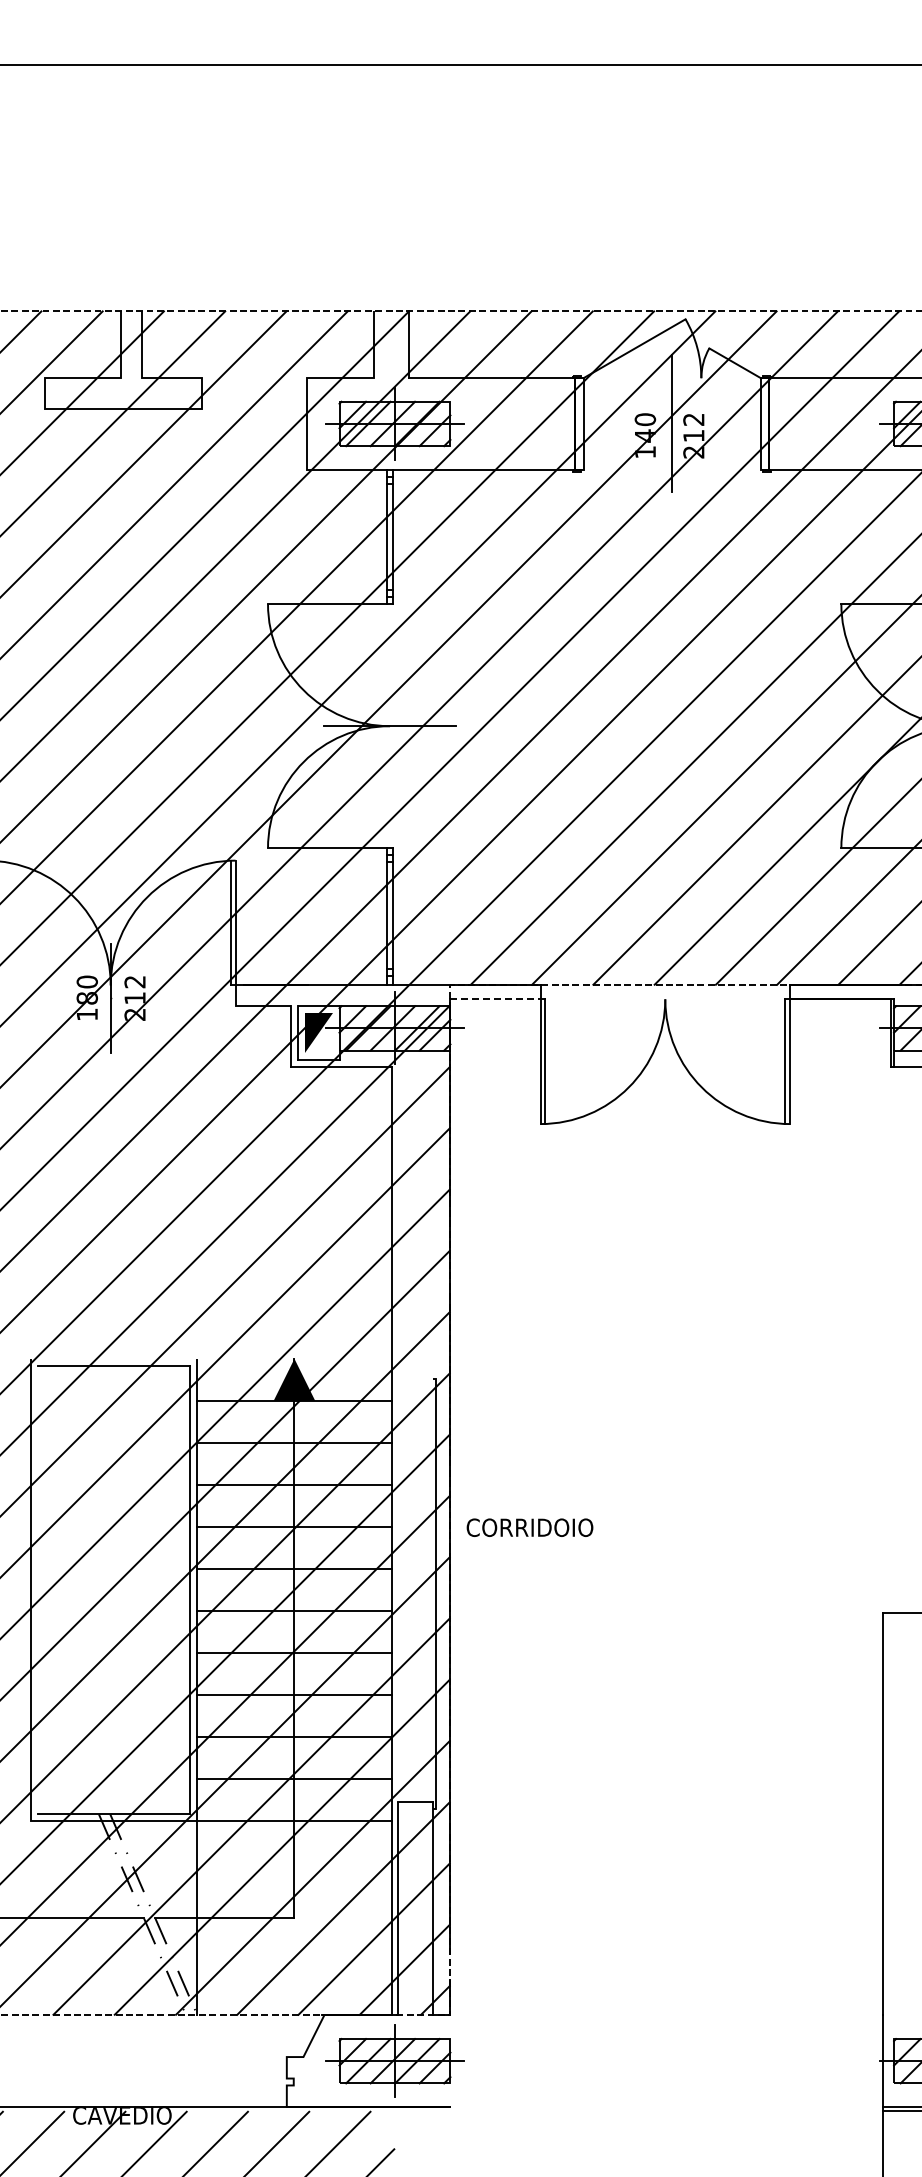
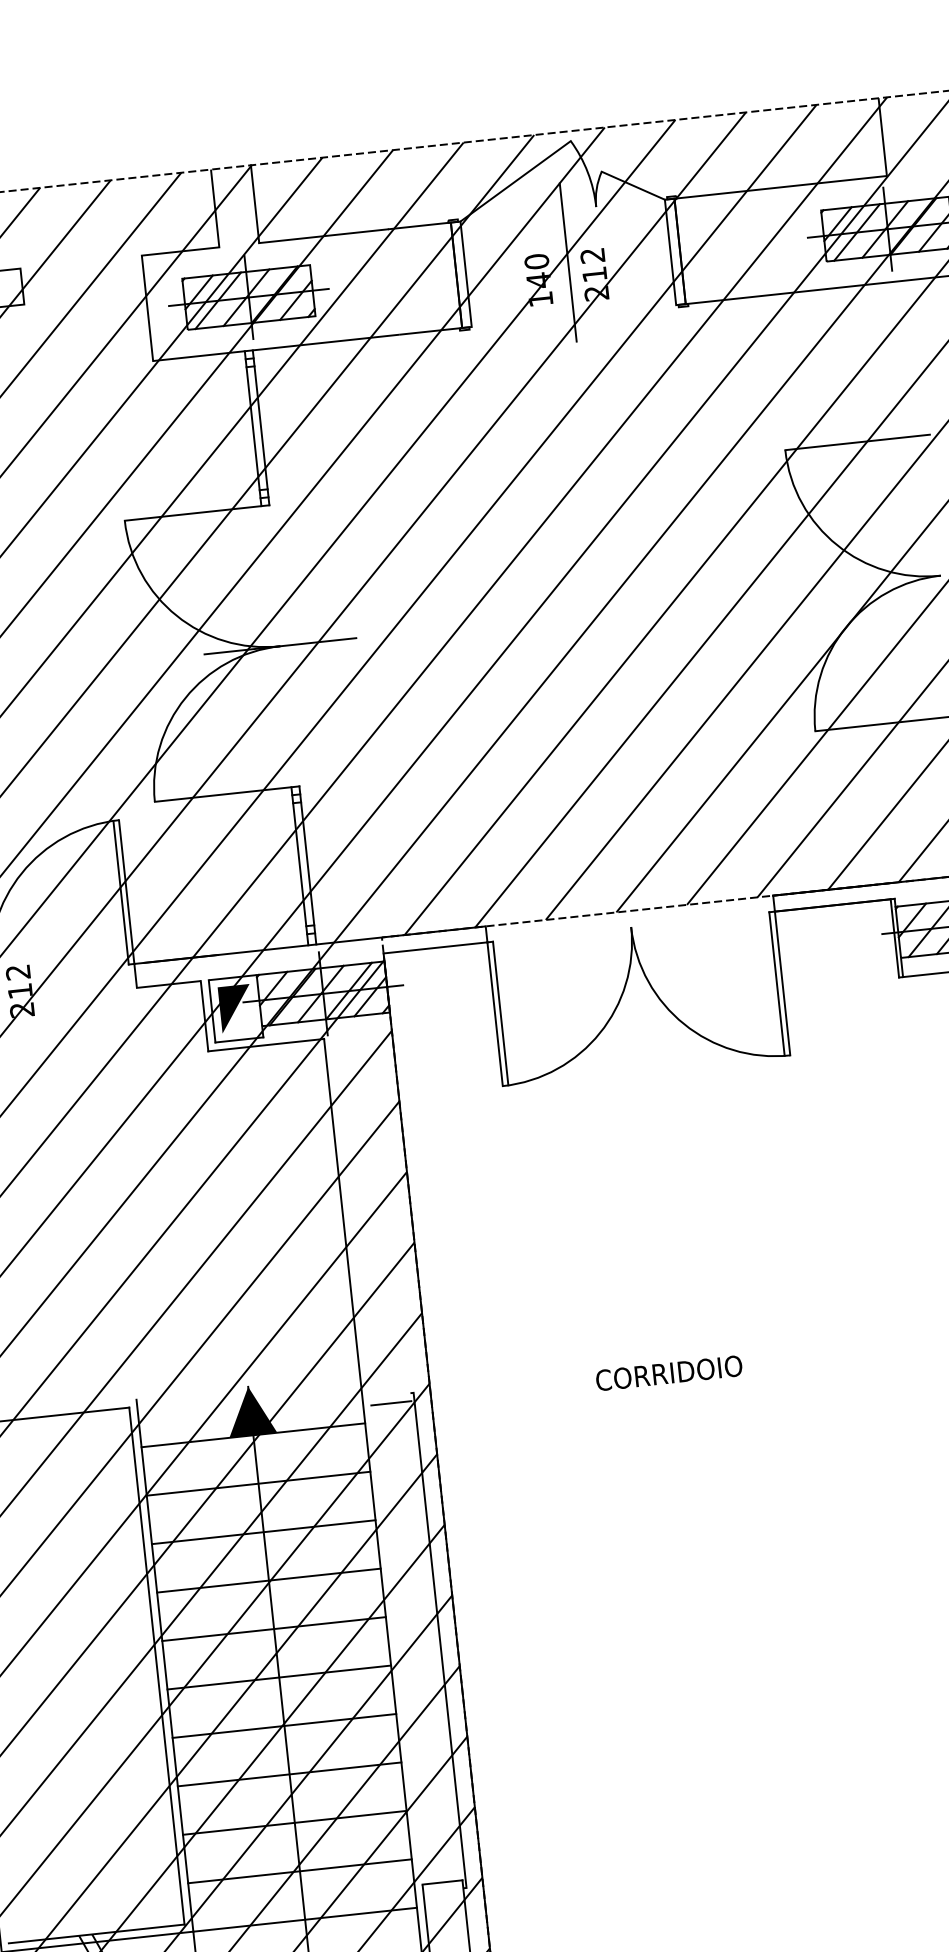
line: (495, 999) -> (435, 948), dashed -> solid
line: (415, 1386) -> (391, 1403), added
text: (529, 1527) -> (668, 1373), moved

